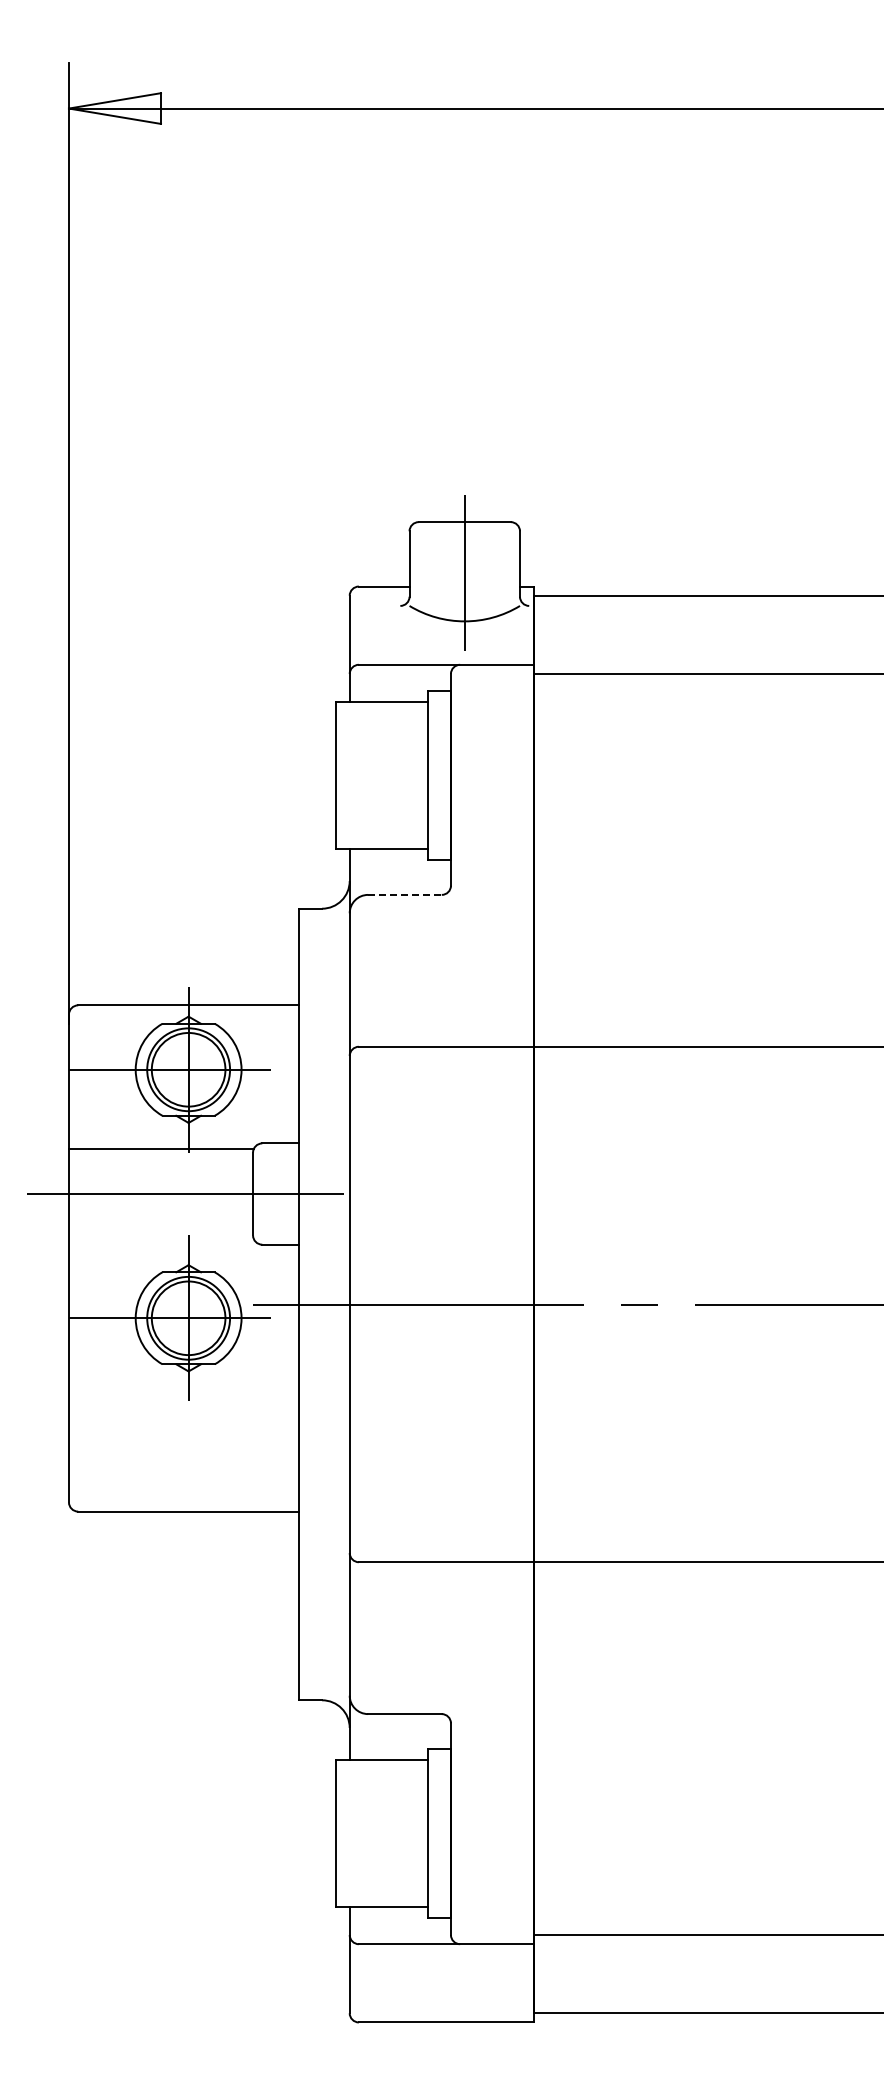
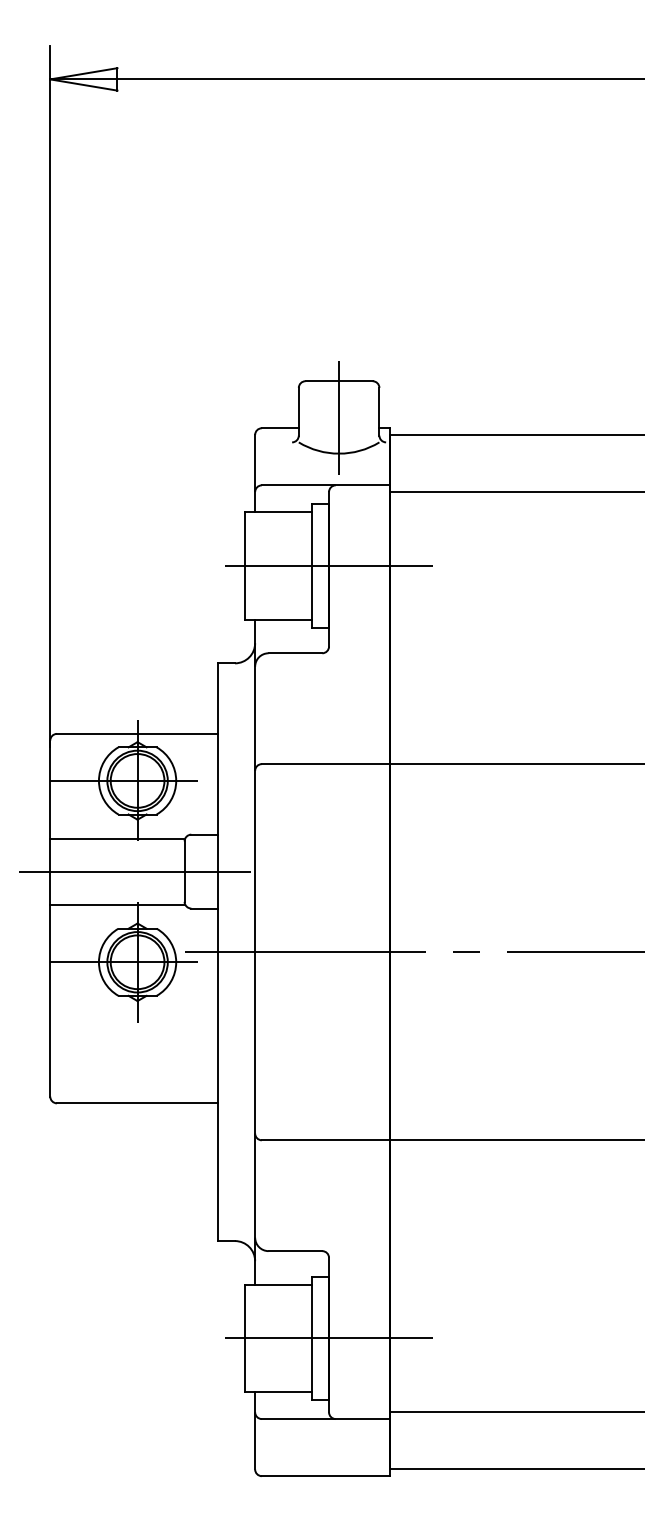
line: (450, 775) -> (328, 566), added
line: (404, 894) -> (295, 652), dashed -> solid
line: (160, 1239) -> (117, 904), added
line: (450, 1833) -> (328, 1338), added

